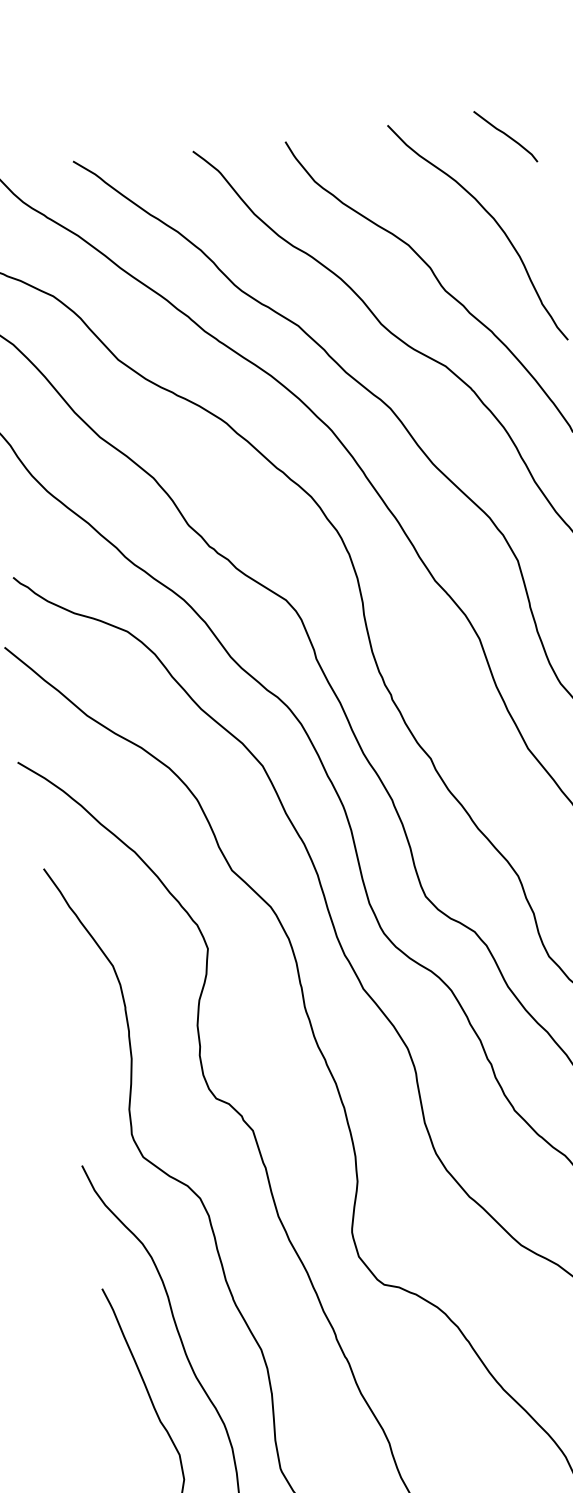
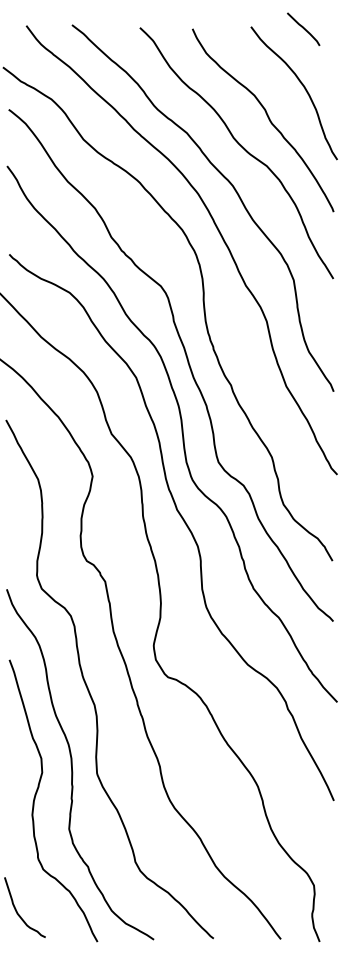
line: (505, 136) -> (303, 29), moved

